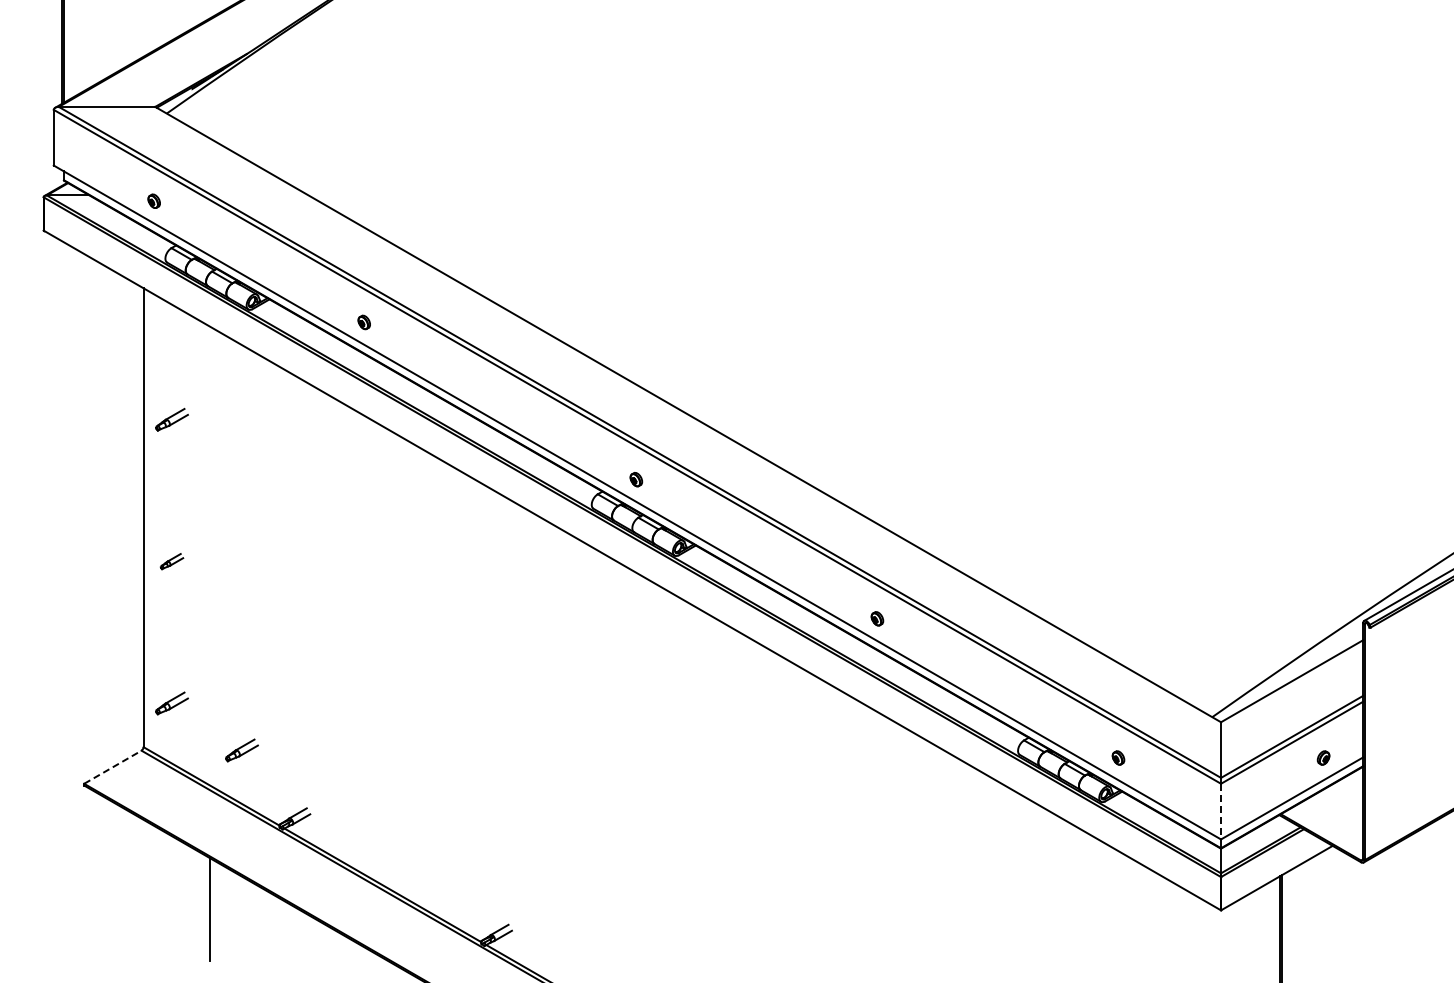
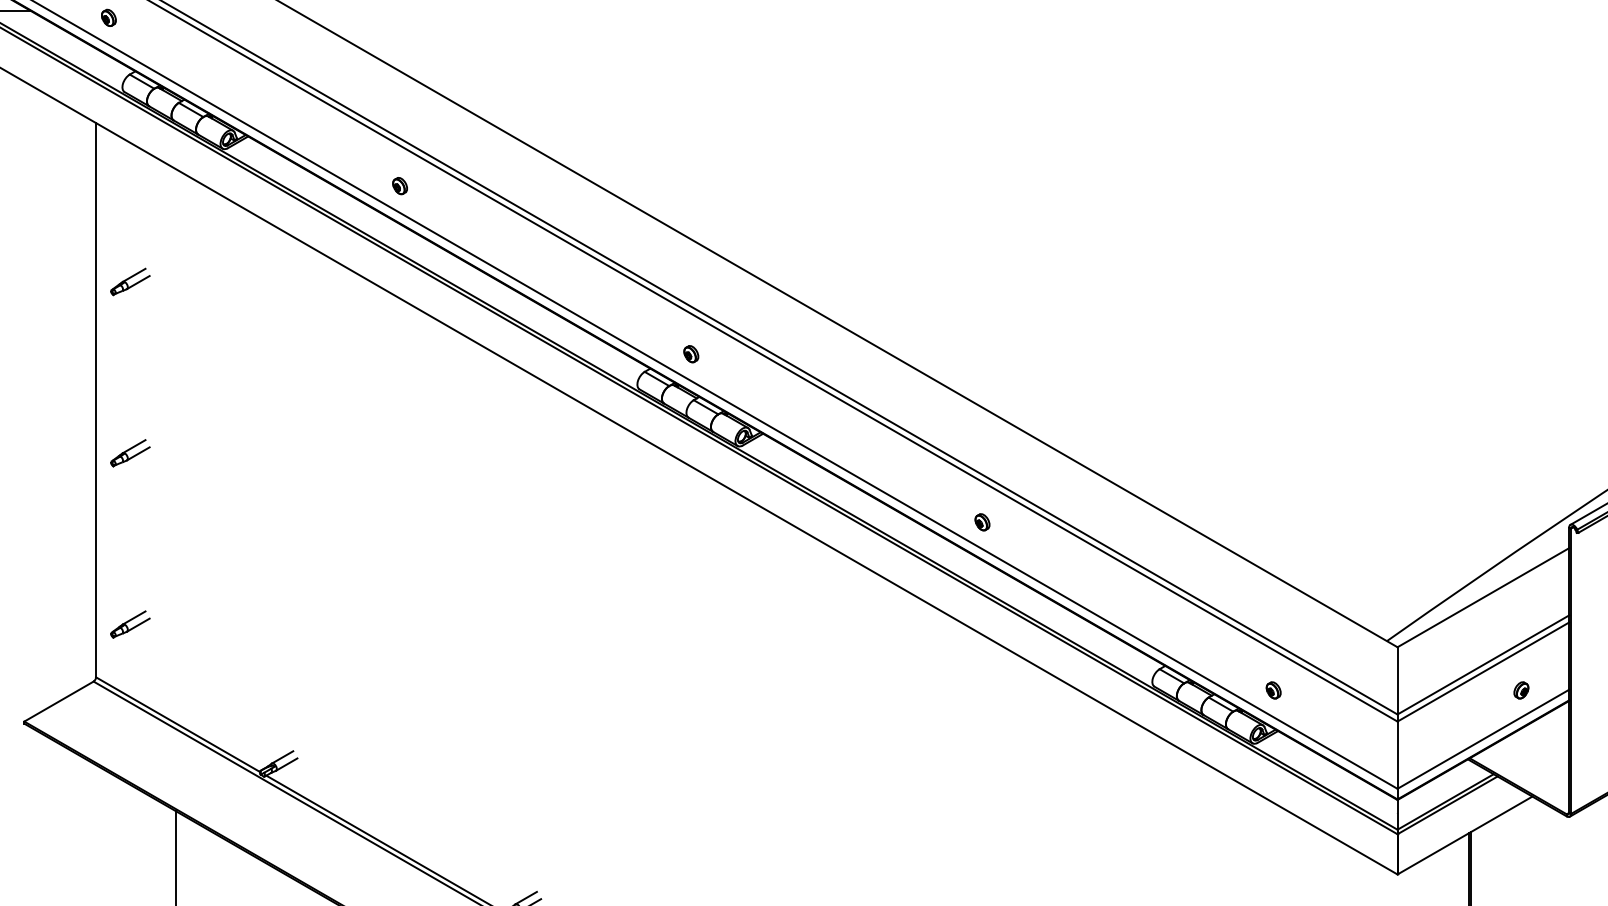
part: (363, 322) -> (399, 186), moved
part: (171, 561) -> (129, 453), size x1.43
part: (241, 750) -> (214, 681), removed
line: (113, 766) -> (59, 700), dashed -> solid
line: (1221, 811) -> (1398, 755), dashed -> solid

